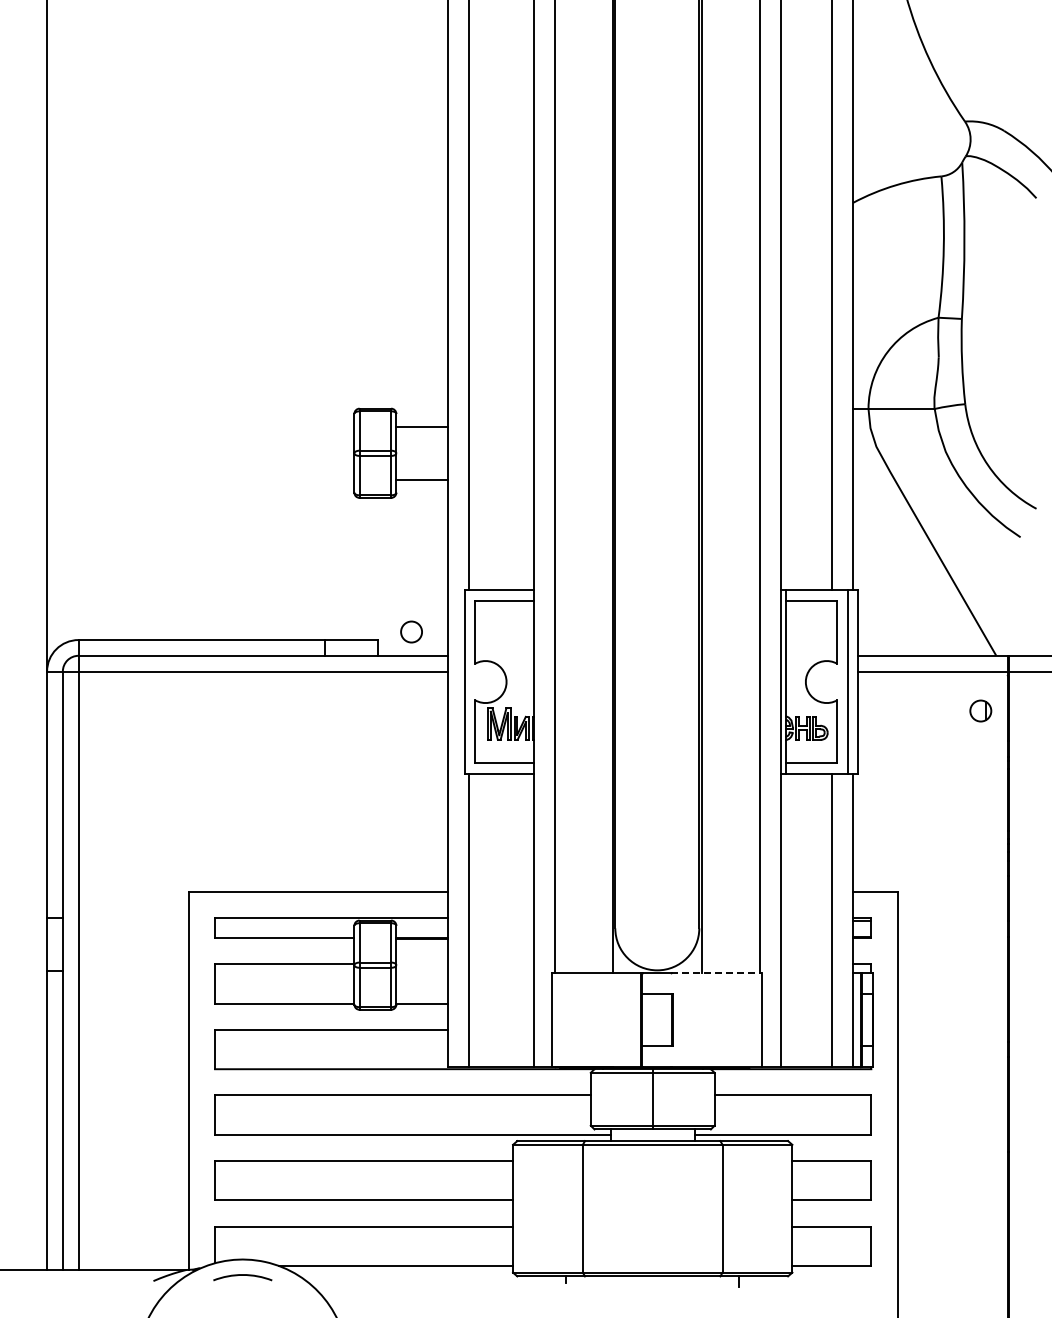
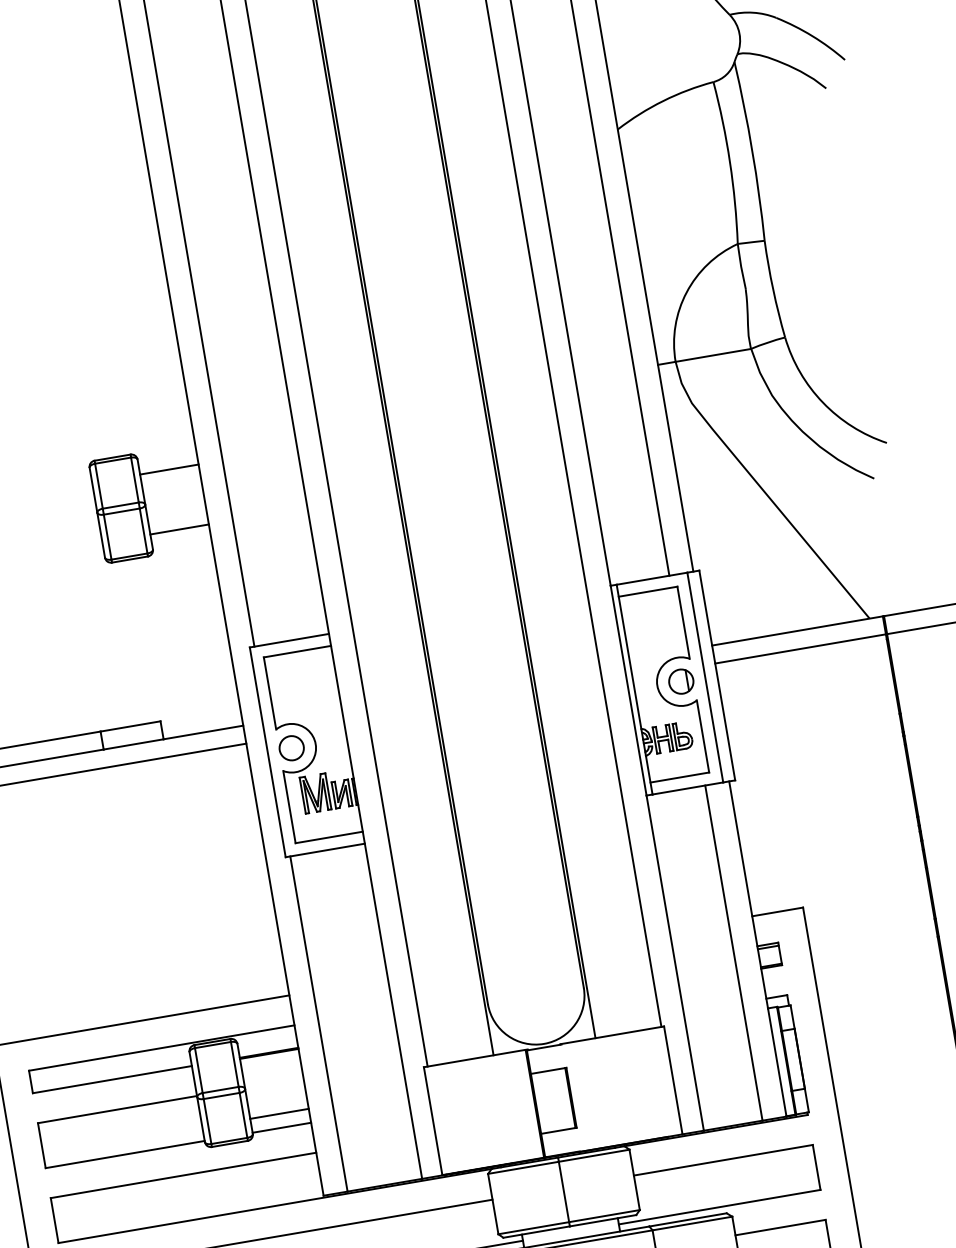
circle: (411, 631) -> (291, 747), moved
part: (980, 710) -> (680, 681), moved
line: (717, 973) -> (613, 1035), dashed -> solid
line: (421, 991) -> (278, 1114), added

